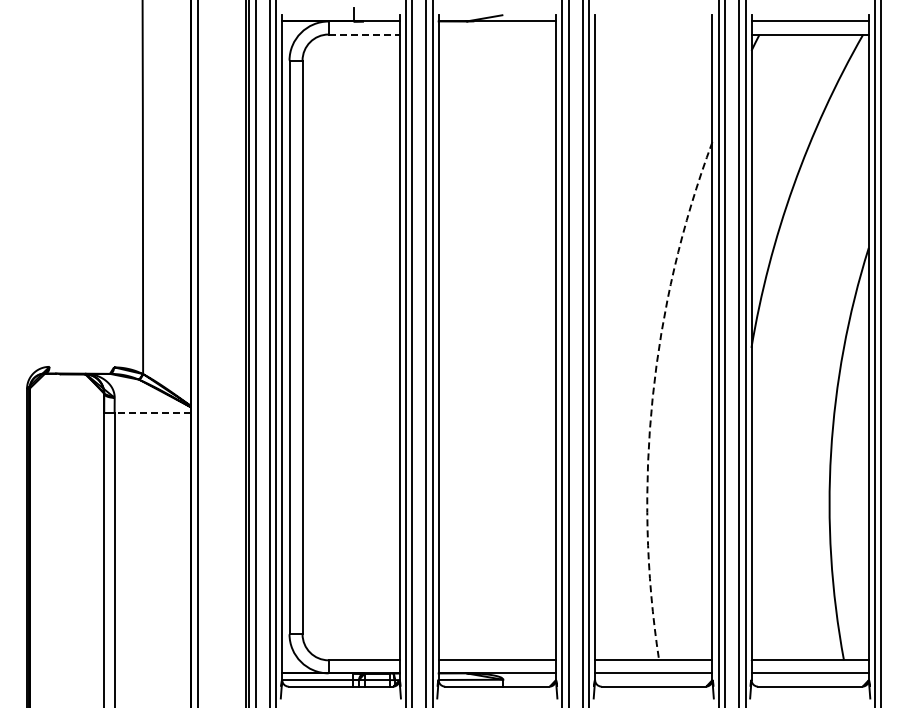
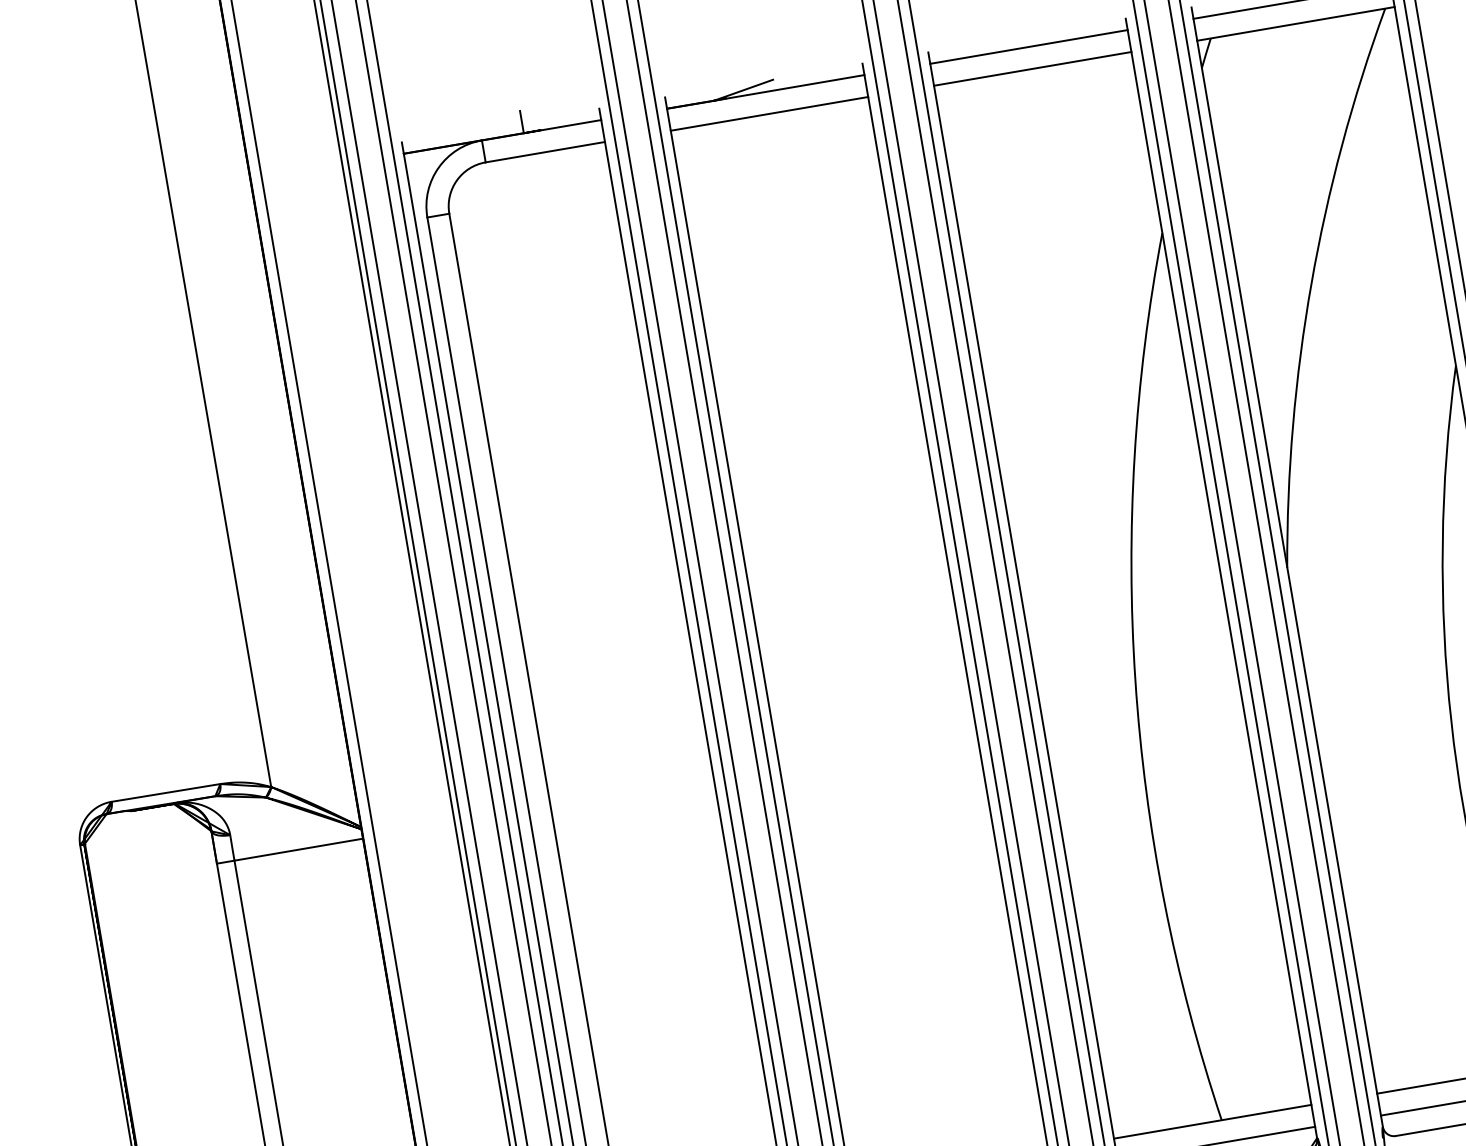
line: (653, 21) -> (1028, 47), added
line: (364, 34) -> (546, 152), dashed -> solid
line: (496, 34) -> (768, 114), added
line: (653, 34) -> (1032, 68), added
line: (81, 366) -> (165, 791), added
arc: (652, 397) -> (1134, 679), dashed -> solid
line: (152, 412) -> (298, 848), dashed -> solid

